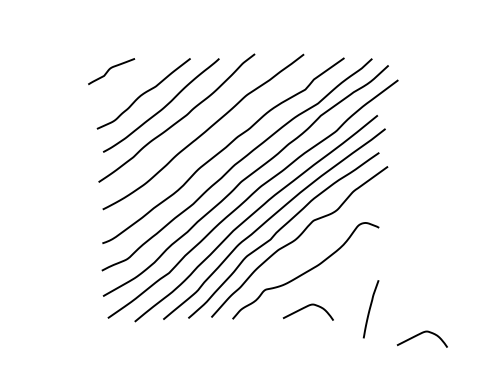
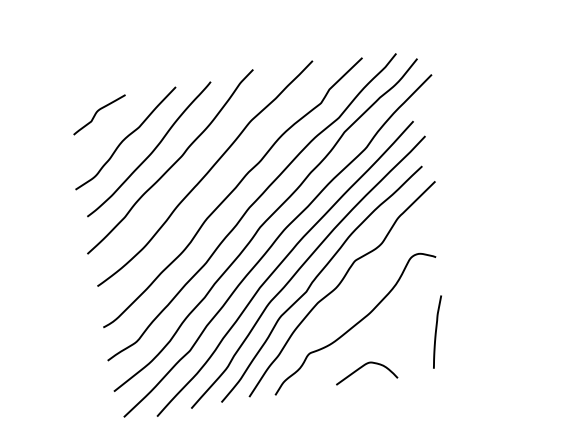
curve: (110, 69) -> (97, 112), moved
curve: (370, 309) -> (436, 332), moved
curve: (419, 335) -> (504, 380), removed

